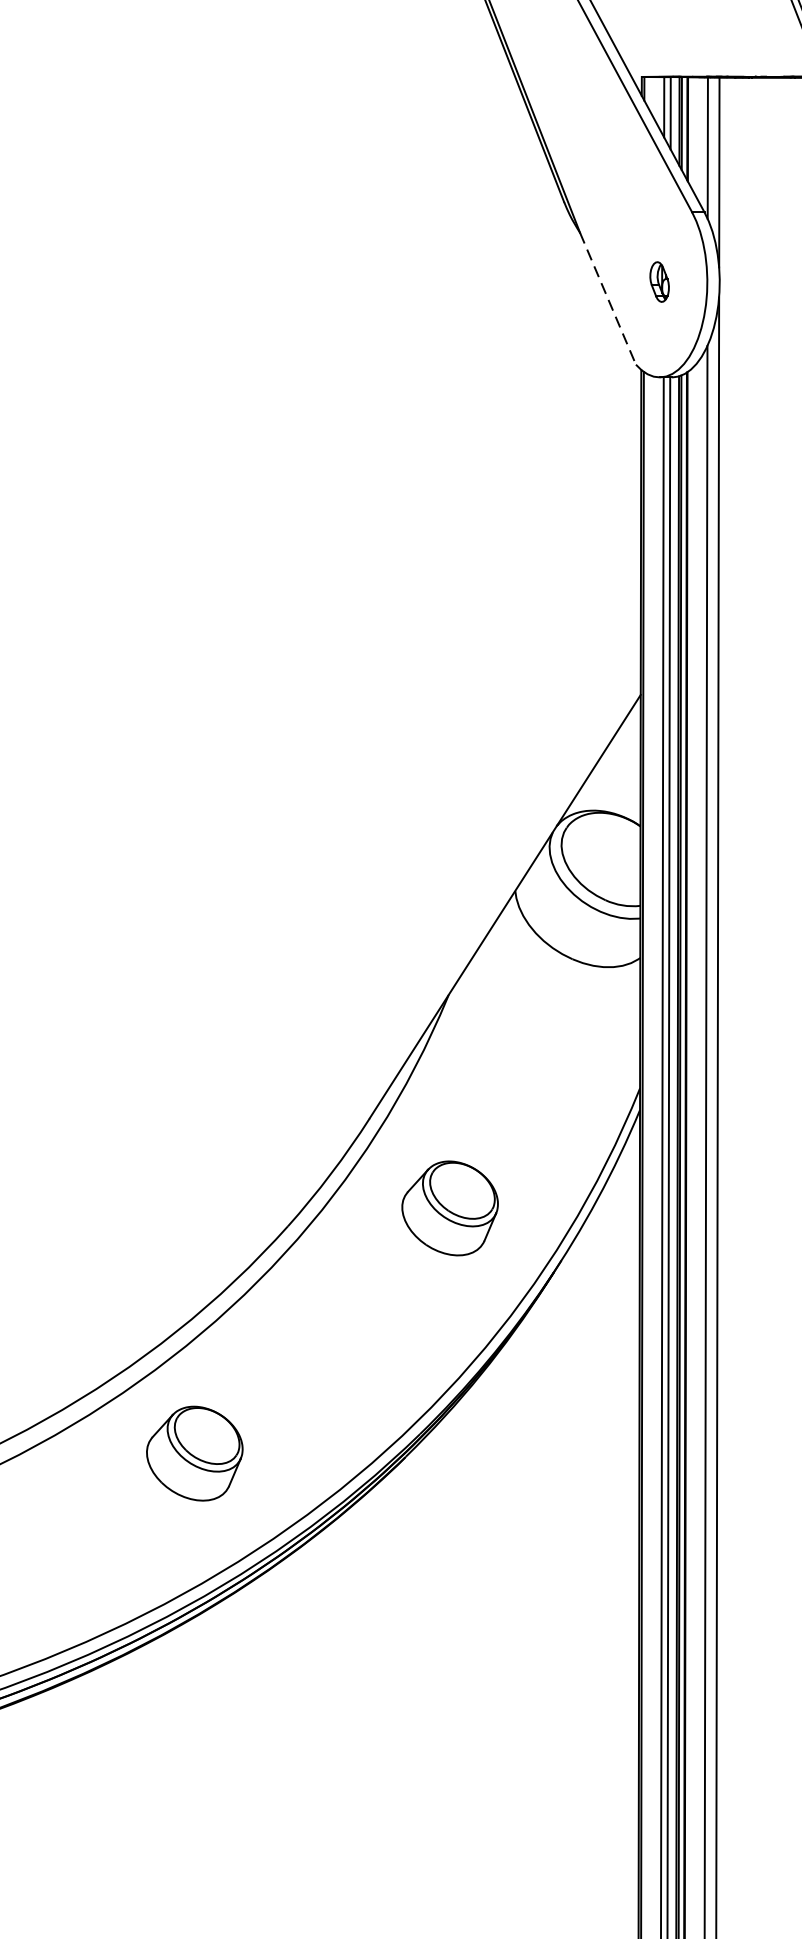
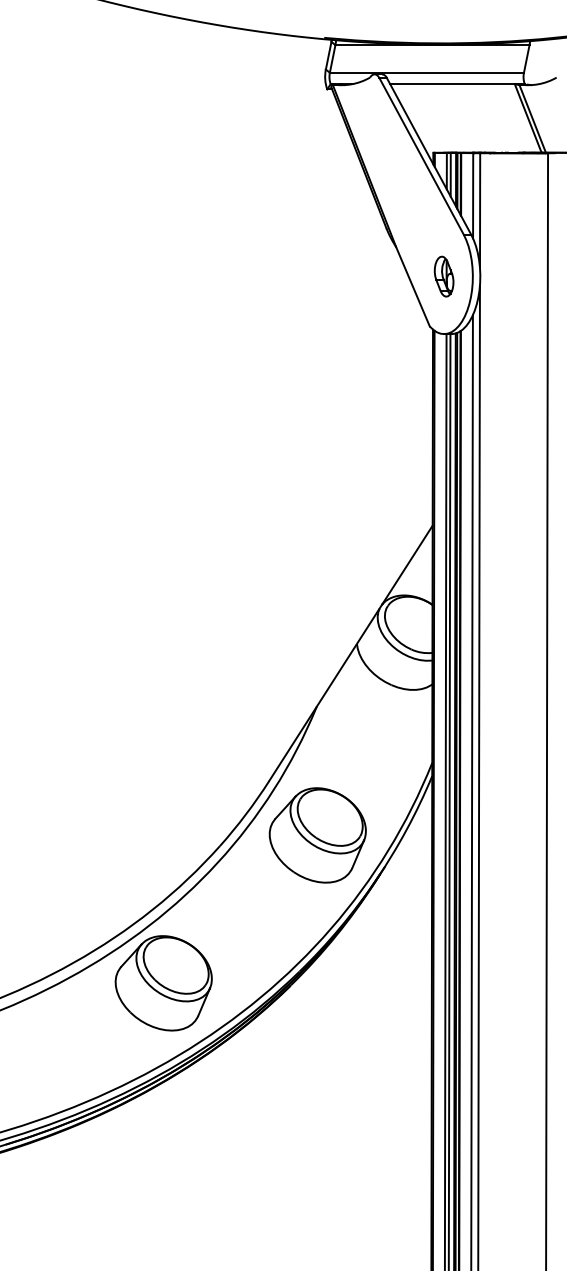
part: (658, 281) -> (443, 276), size x1.67
line: (608, 300) -> (413, 287), dashed -> solid
part: (449, 1208) -> (317, 835), size x1.67
part: (194, 1453) -> (163, 983), size x1.67

